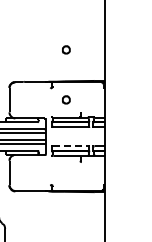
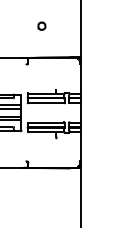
part: (66, 99) -> (42, 75), removed
line: (71, 146) -> (47, 122), dashed -> solid

